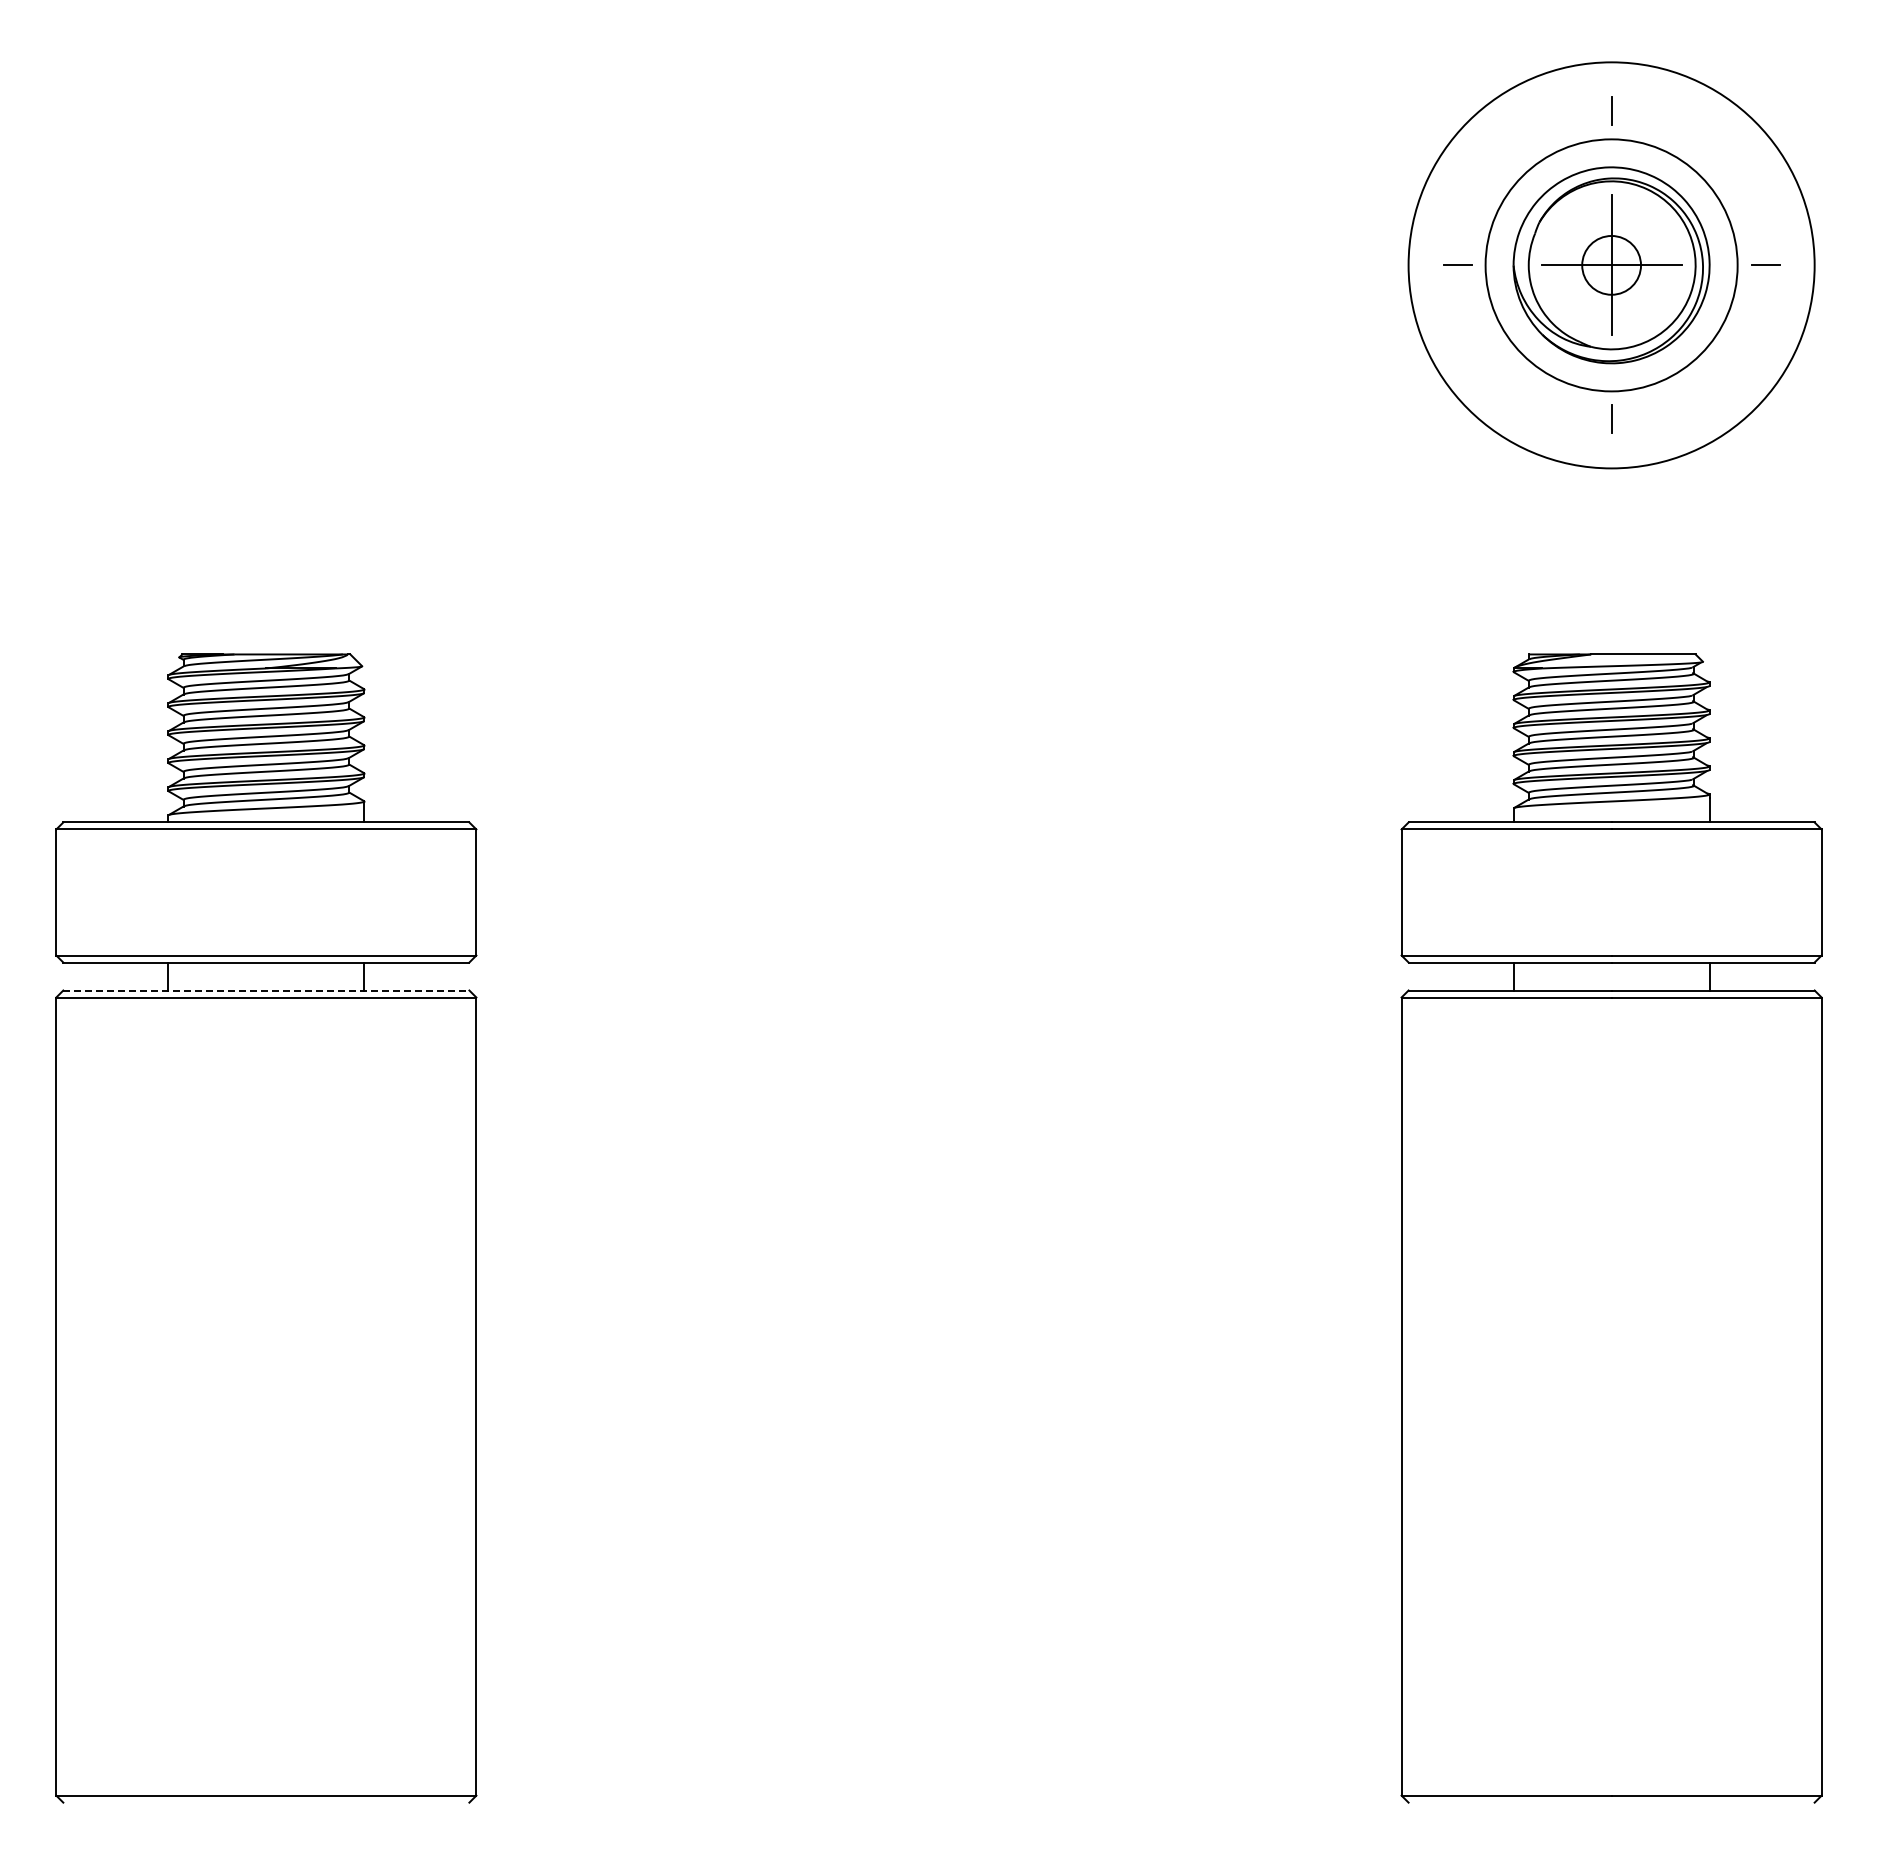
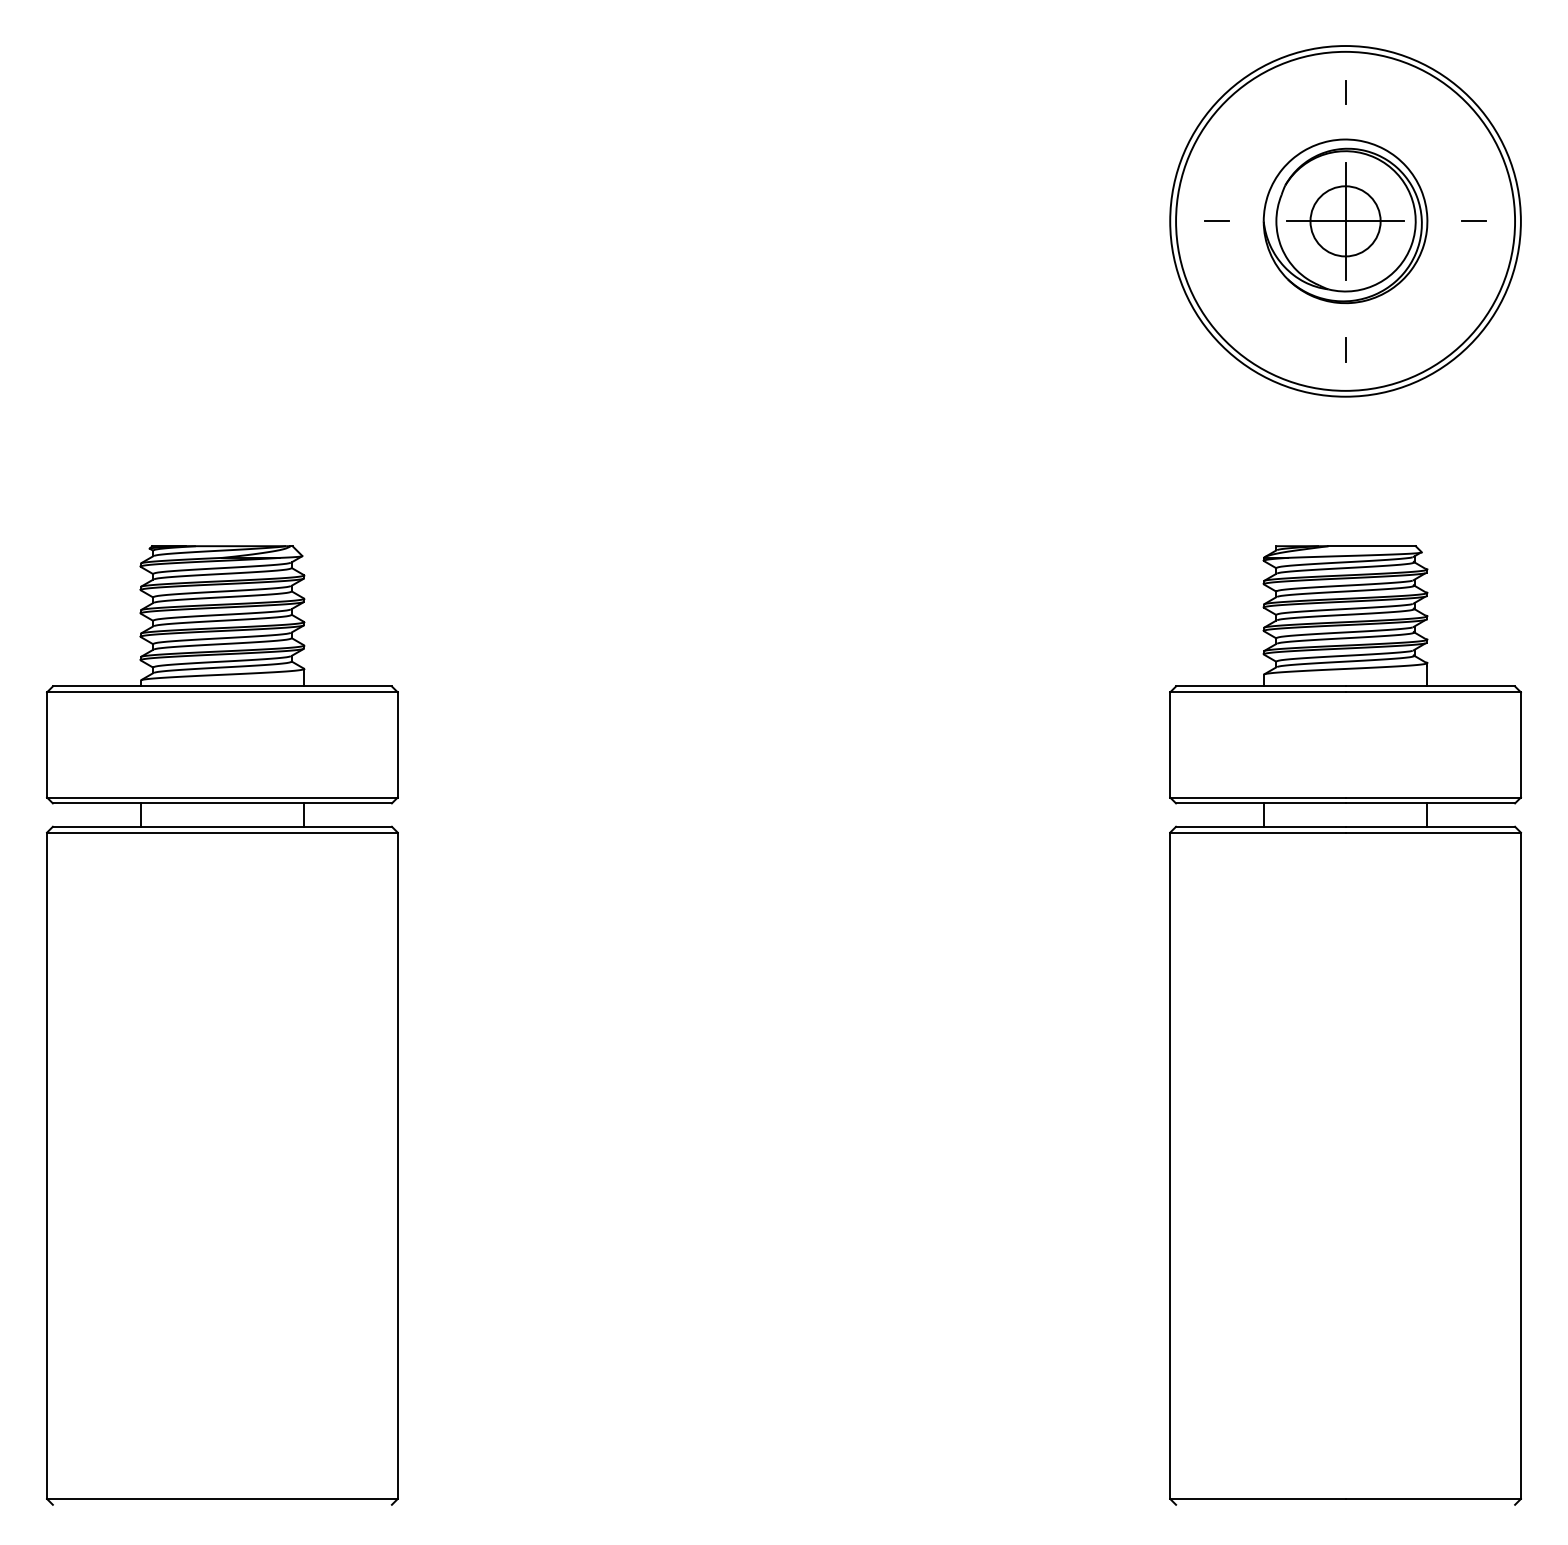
circle: (1611, 265) -> (1345, 221), size x1.43
circle: (1611, 265) -> (1345, 221), size x1.67
line: (266, 990) -> (222, 826), dashed -> solid

